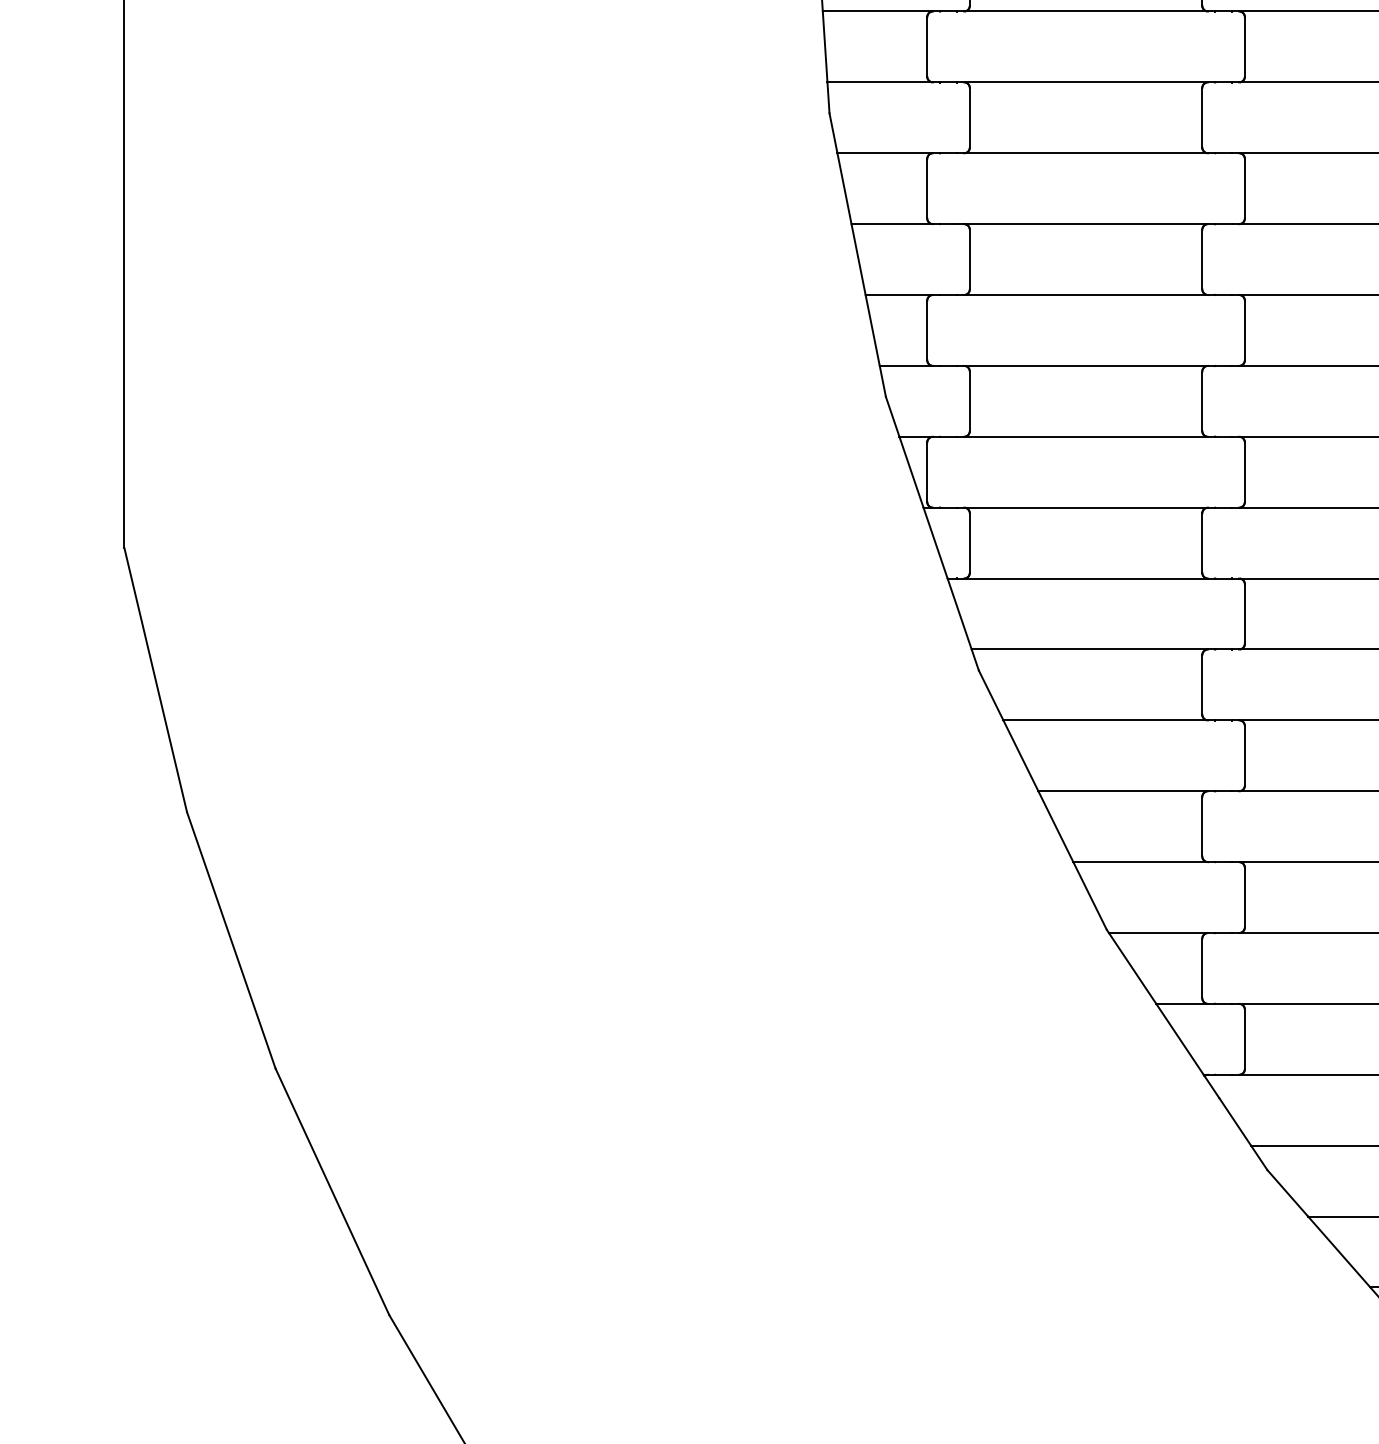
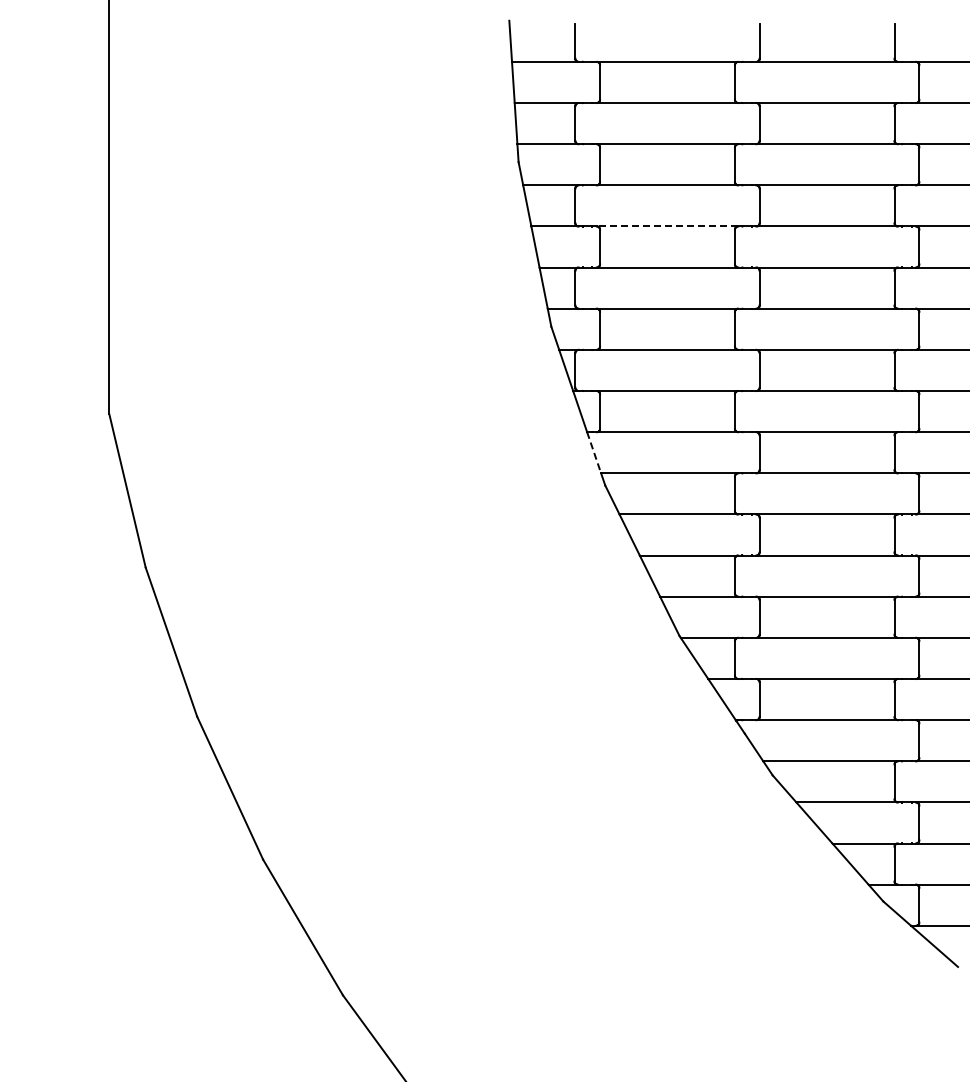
line: (1086, 224) -> (667, 226), solid -> dashed
line: (960, 613) -> (594, 452), solid -> dashed

